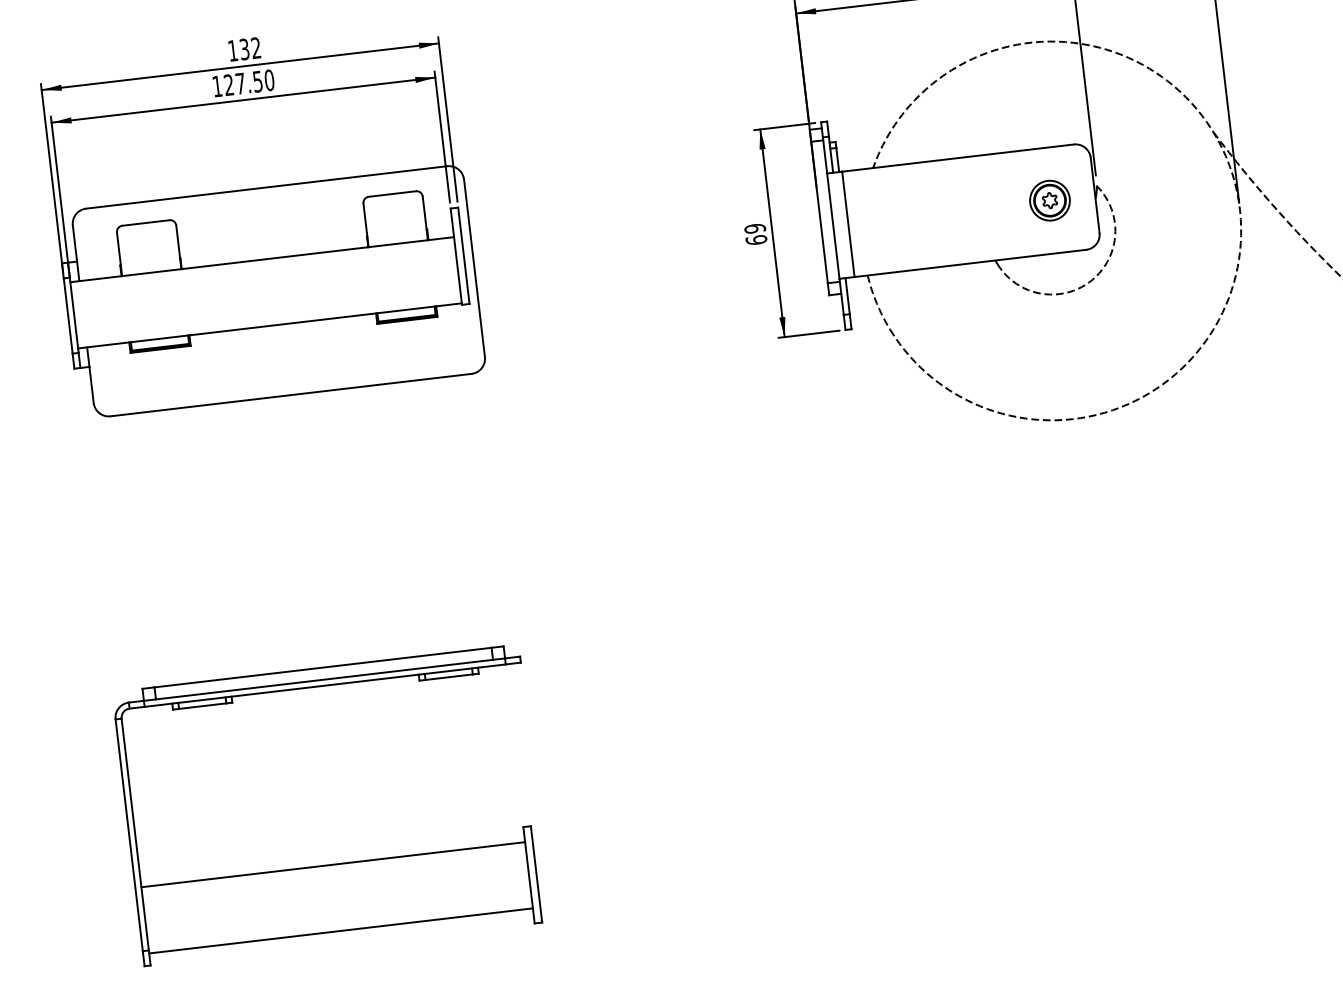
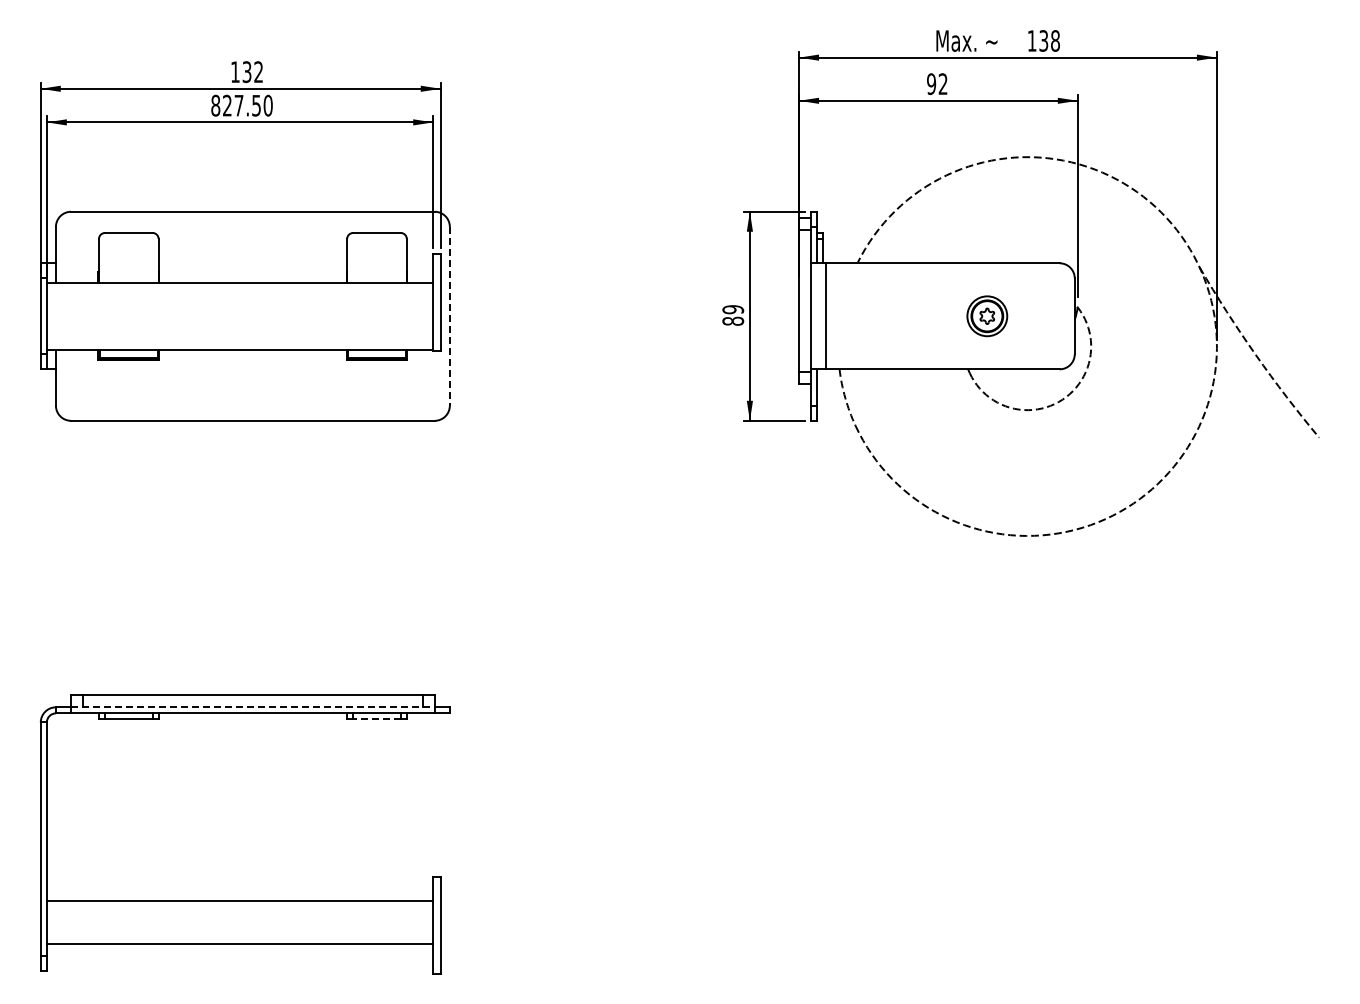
text: (217, 86) -> (215, 105), 127.50 -> 827.50
part: (1050, 200) -> (987, 316), moved
text: (755, 239) -> (732, 320), 69 -> 89
line: (474, 268) -> (449, 316), solid -> dashed
line: (448, 677) -> (376, 719), solid -> dashed
line: (324, 679) -> (252, 707), solid -> dashed
line: (332, 865) -> (239, 944), moved
line: (340, 930) -> (239, 900), moved

